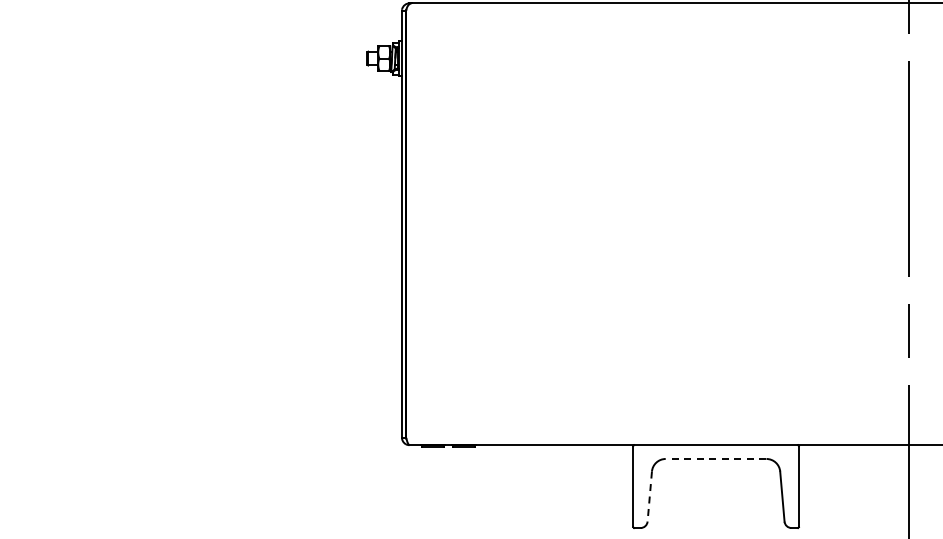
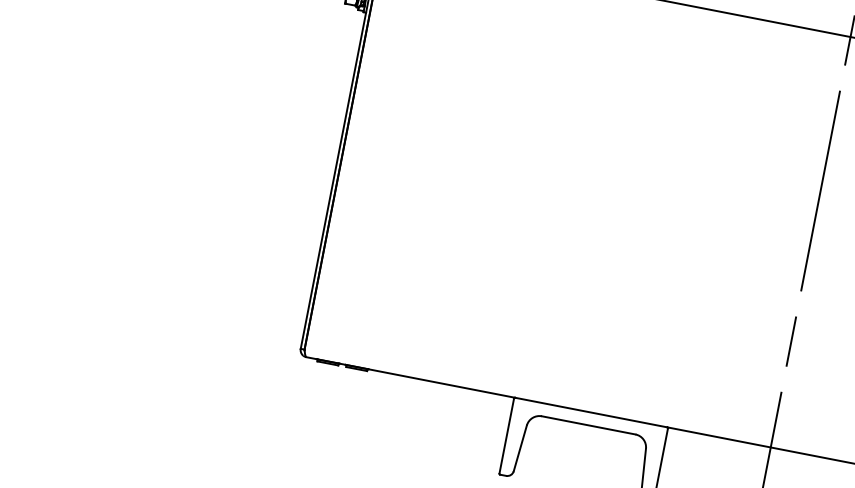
line: (715, 458) -> (588, 424), dashed -> solid
line: (649, 497) -> (519, 449), dashed -> solid

